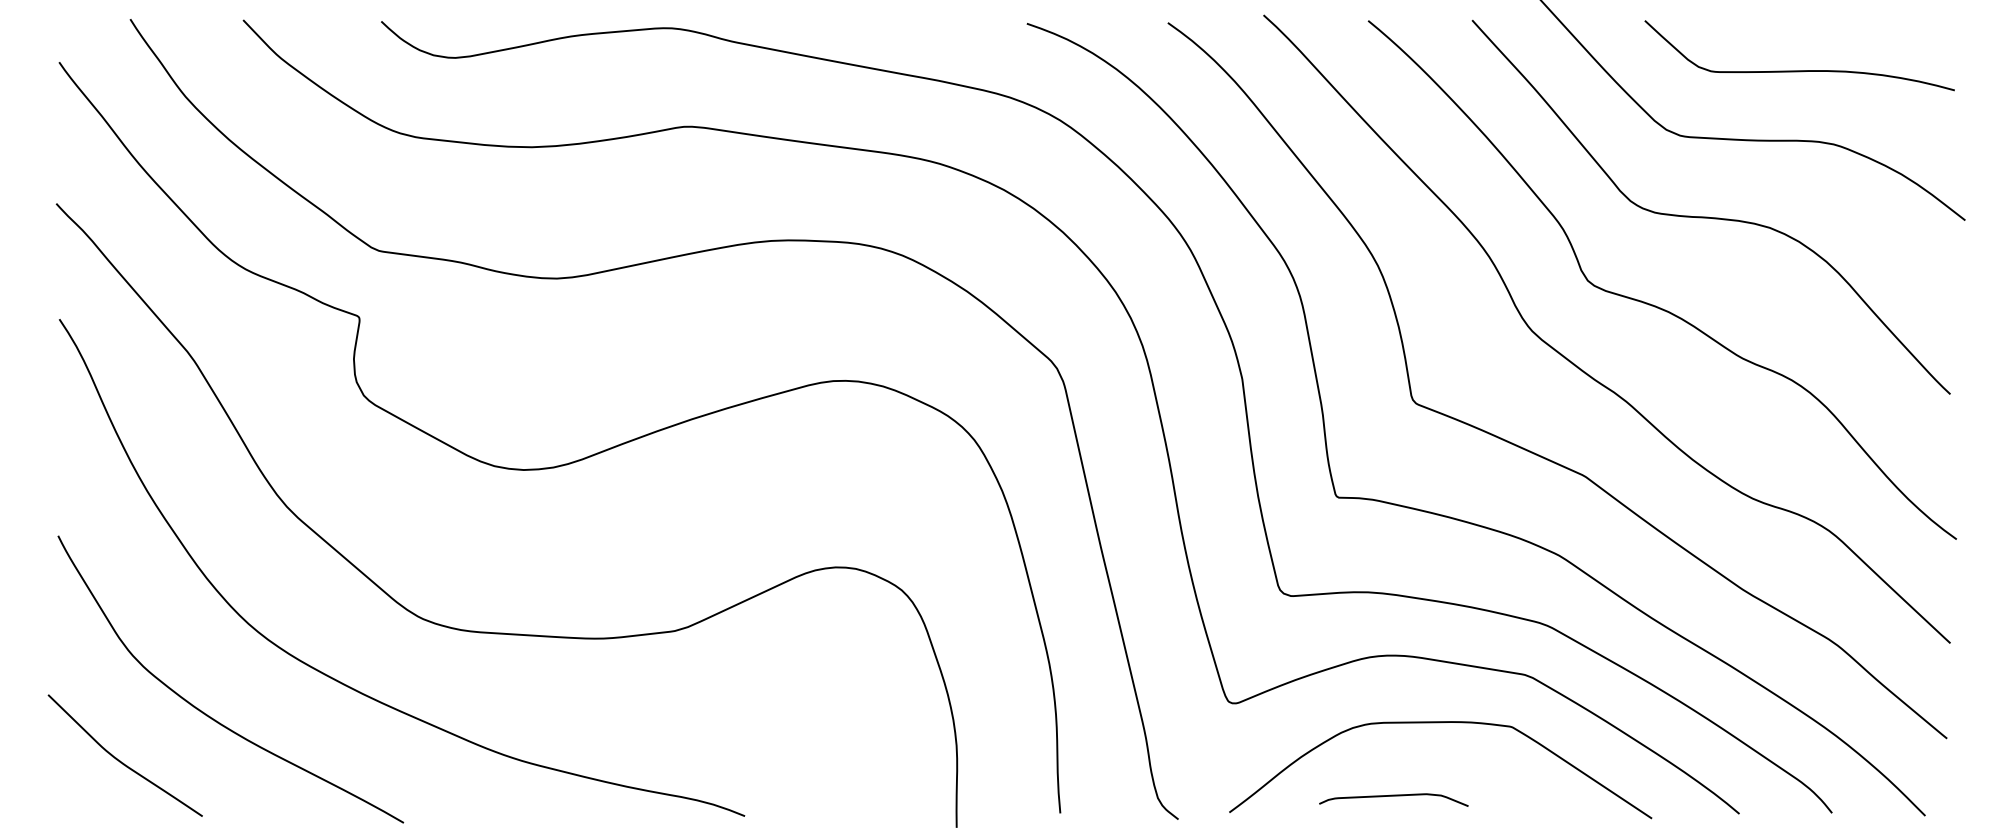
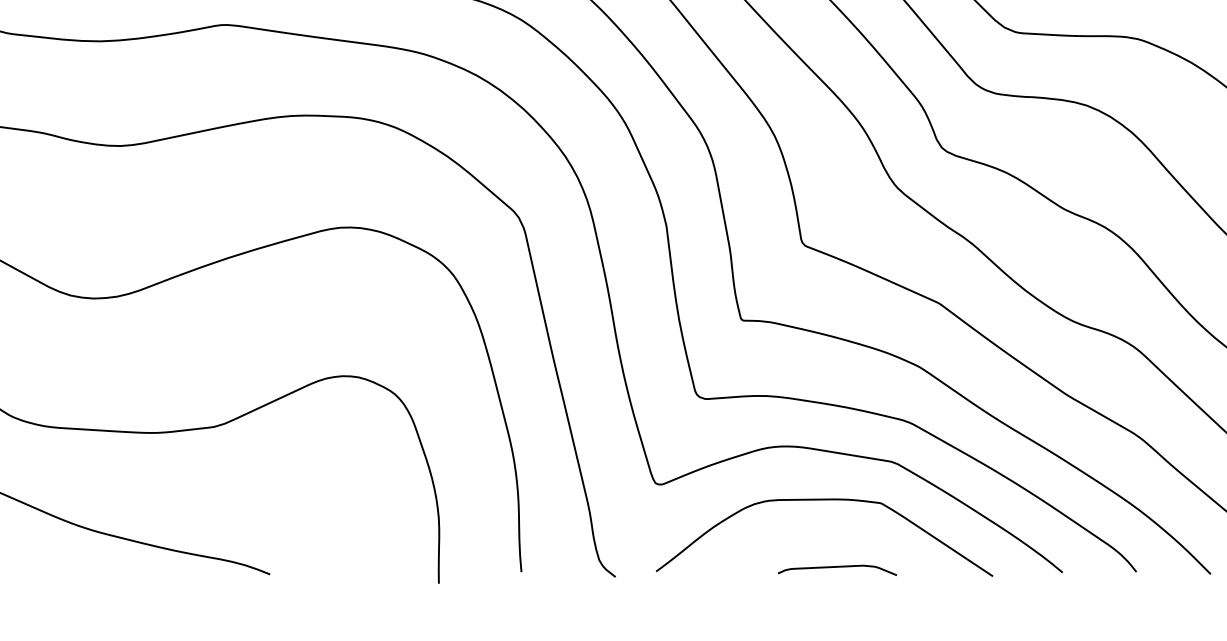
curve: (1393, 796) -> (837, 567), moved

